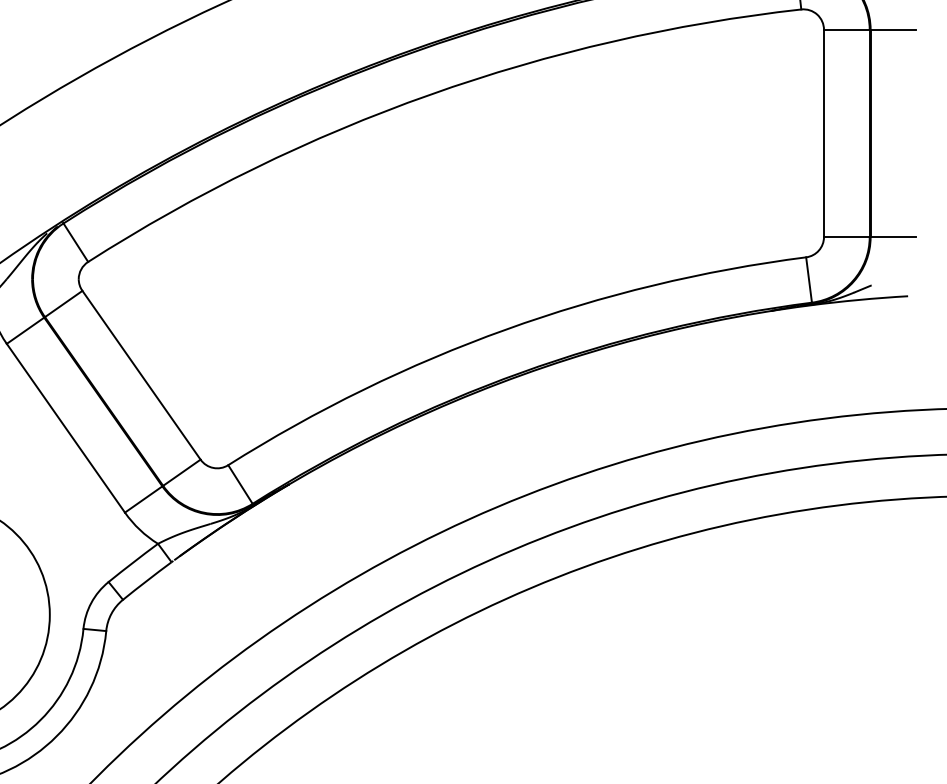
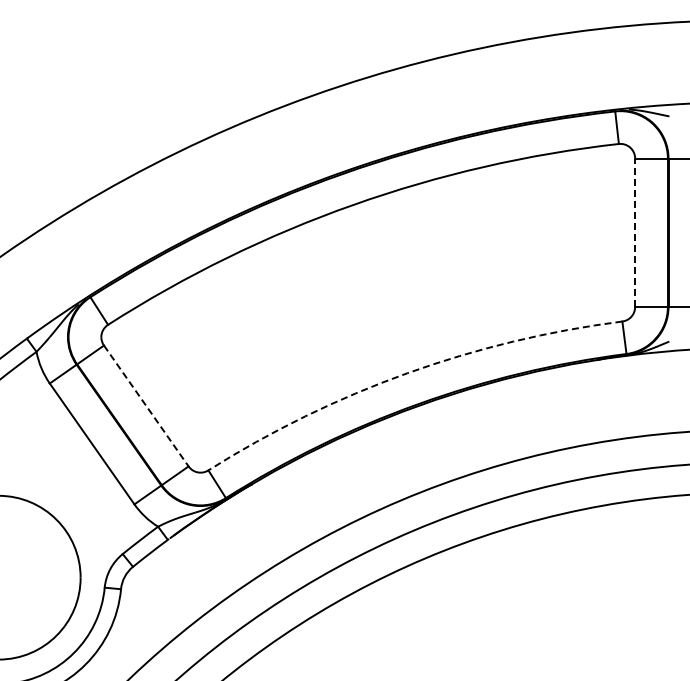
line: (824, 133) -> (635, 232), solid -> dashed
arc: (506, 329) -> (407, 373), solid -> dashed
line: (141, 375) -> (146, 406), solid -> dashed

